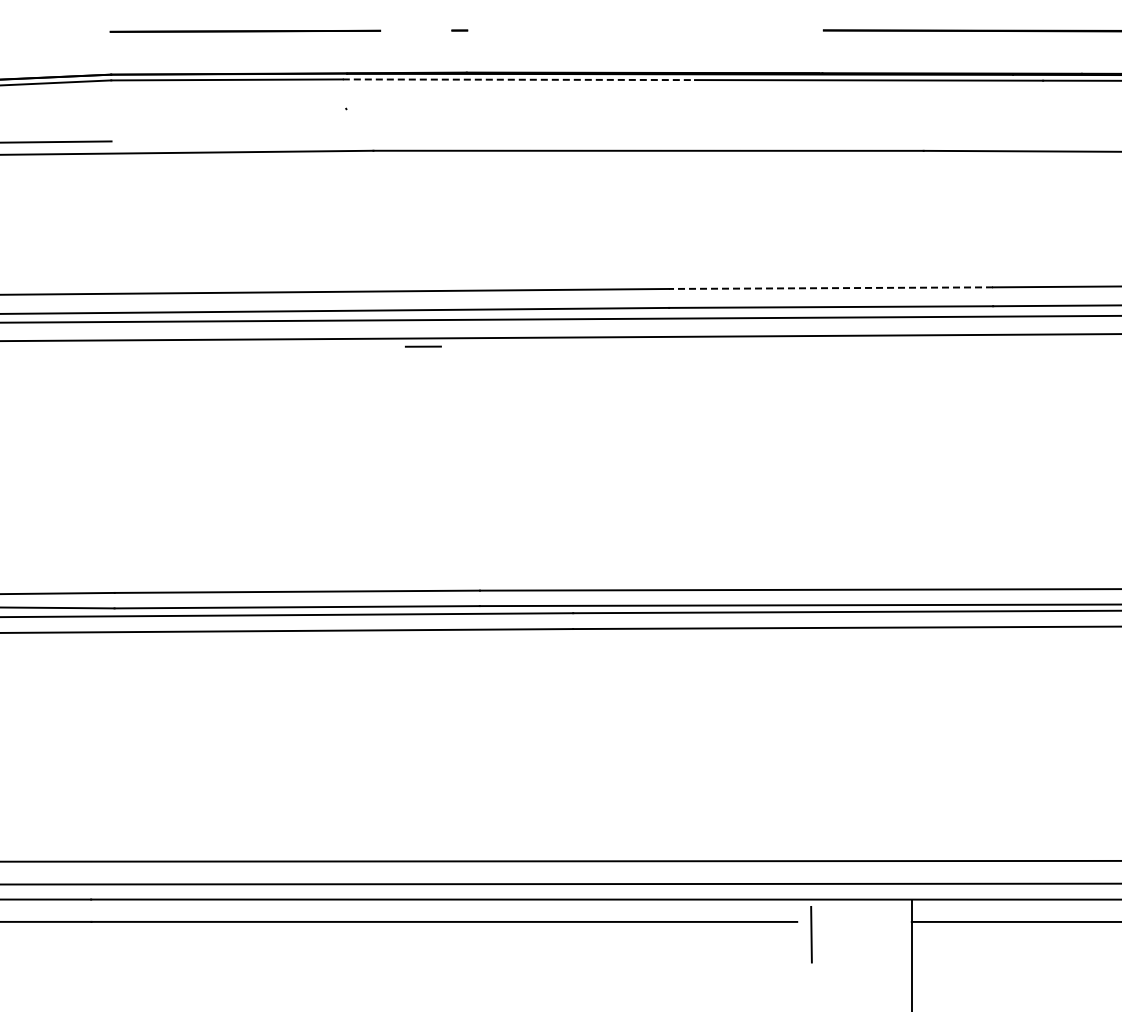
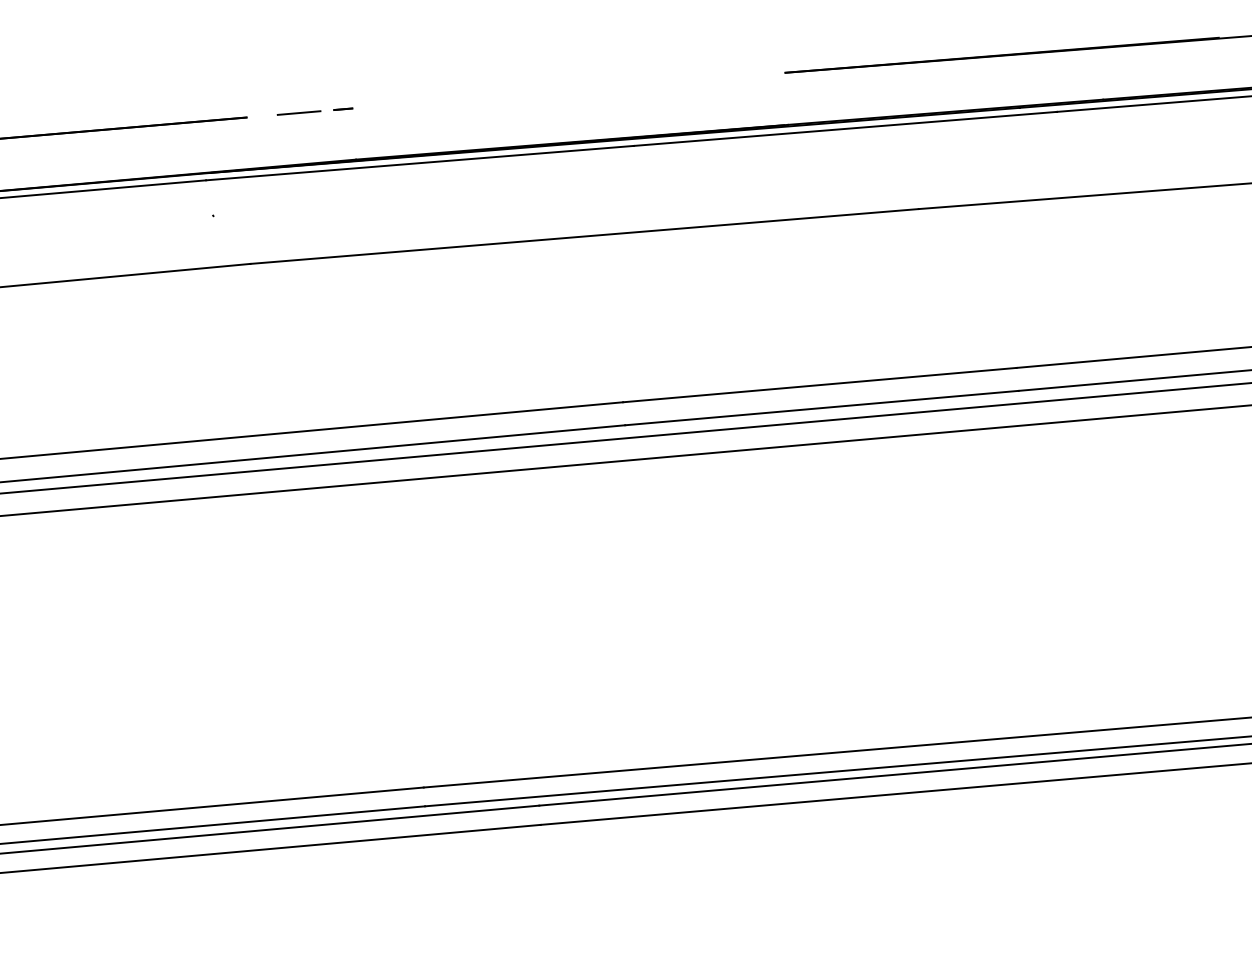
line: (519, 79) -> (420, 162), dashed -> solid
line: (830, 288) -> (819, 385), dashed -> solid
line: (423, 346) -> (299, 112), moved

